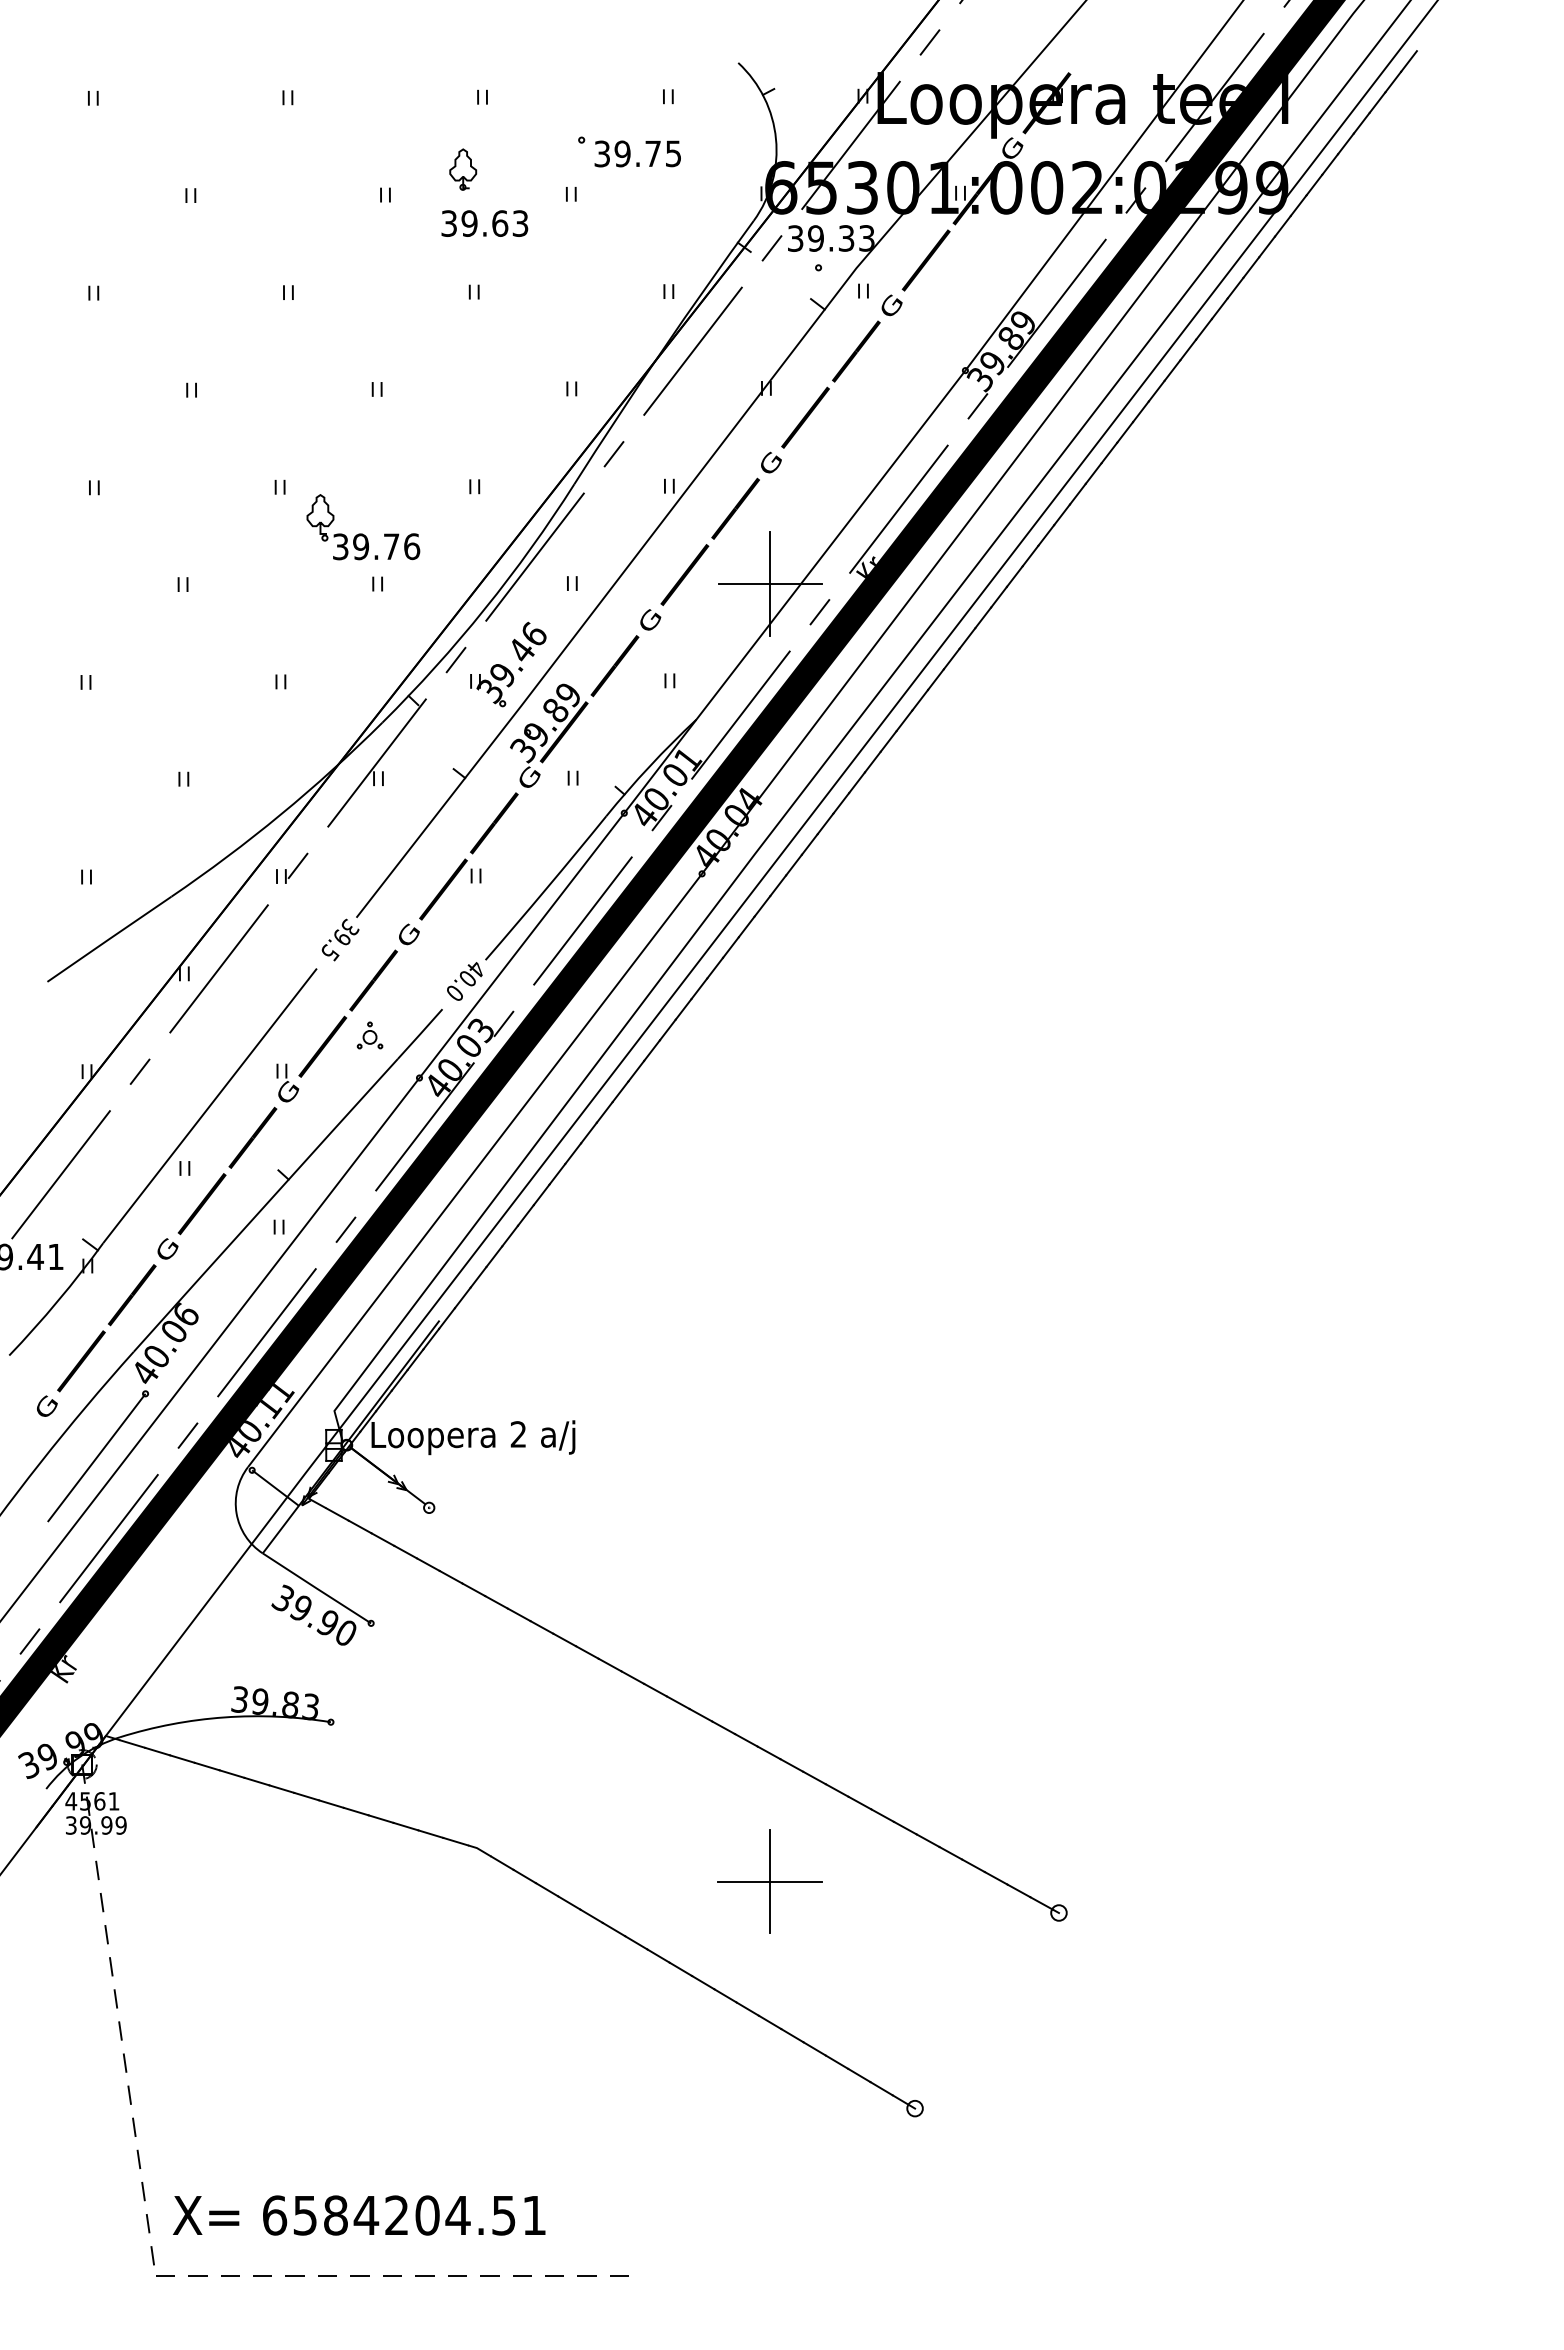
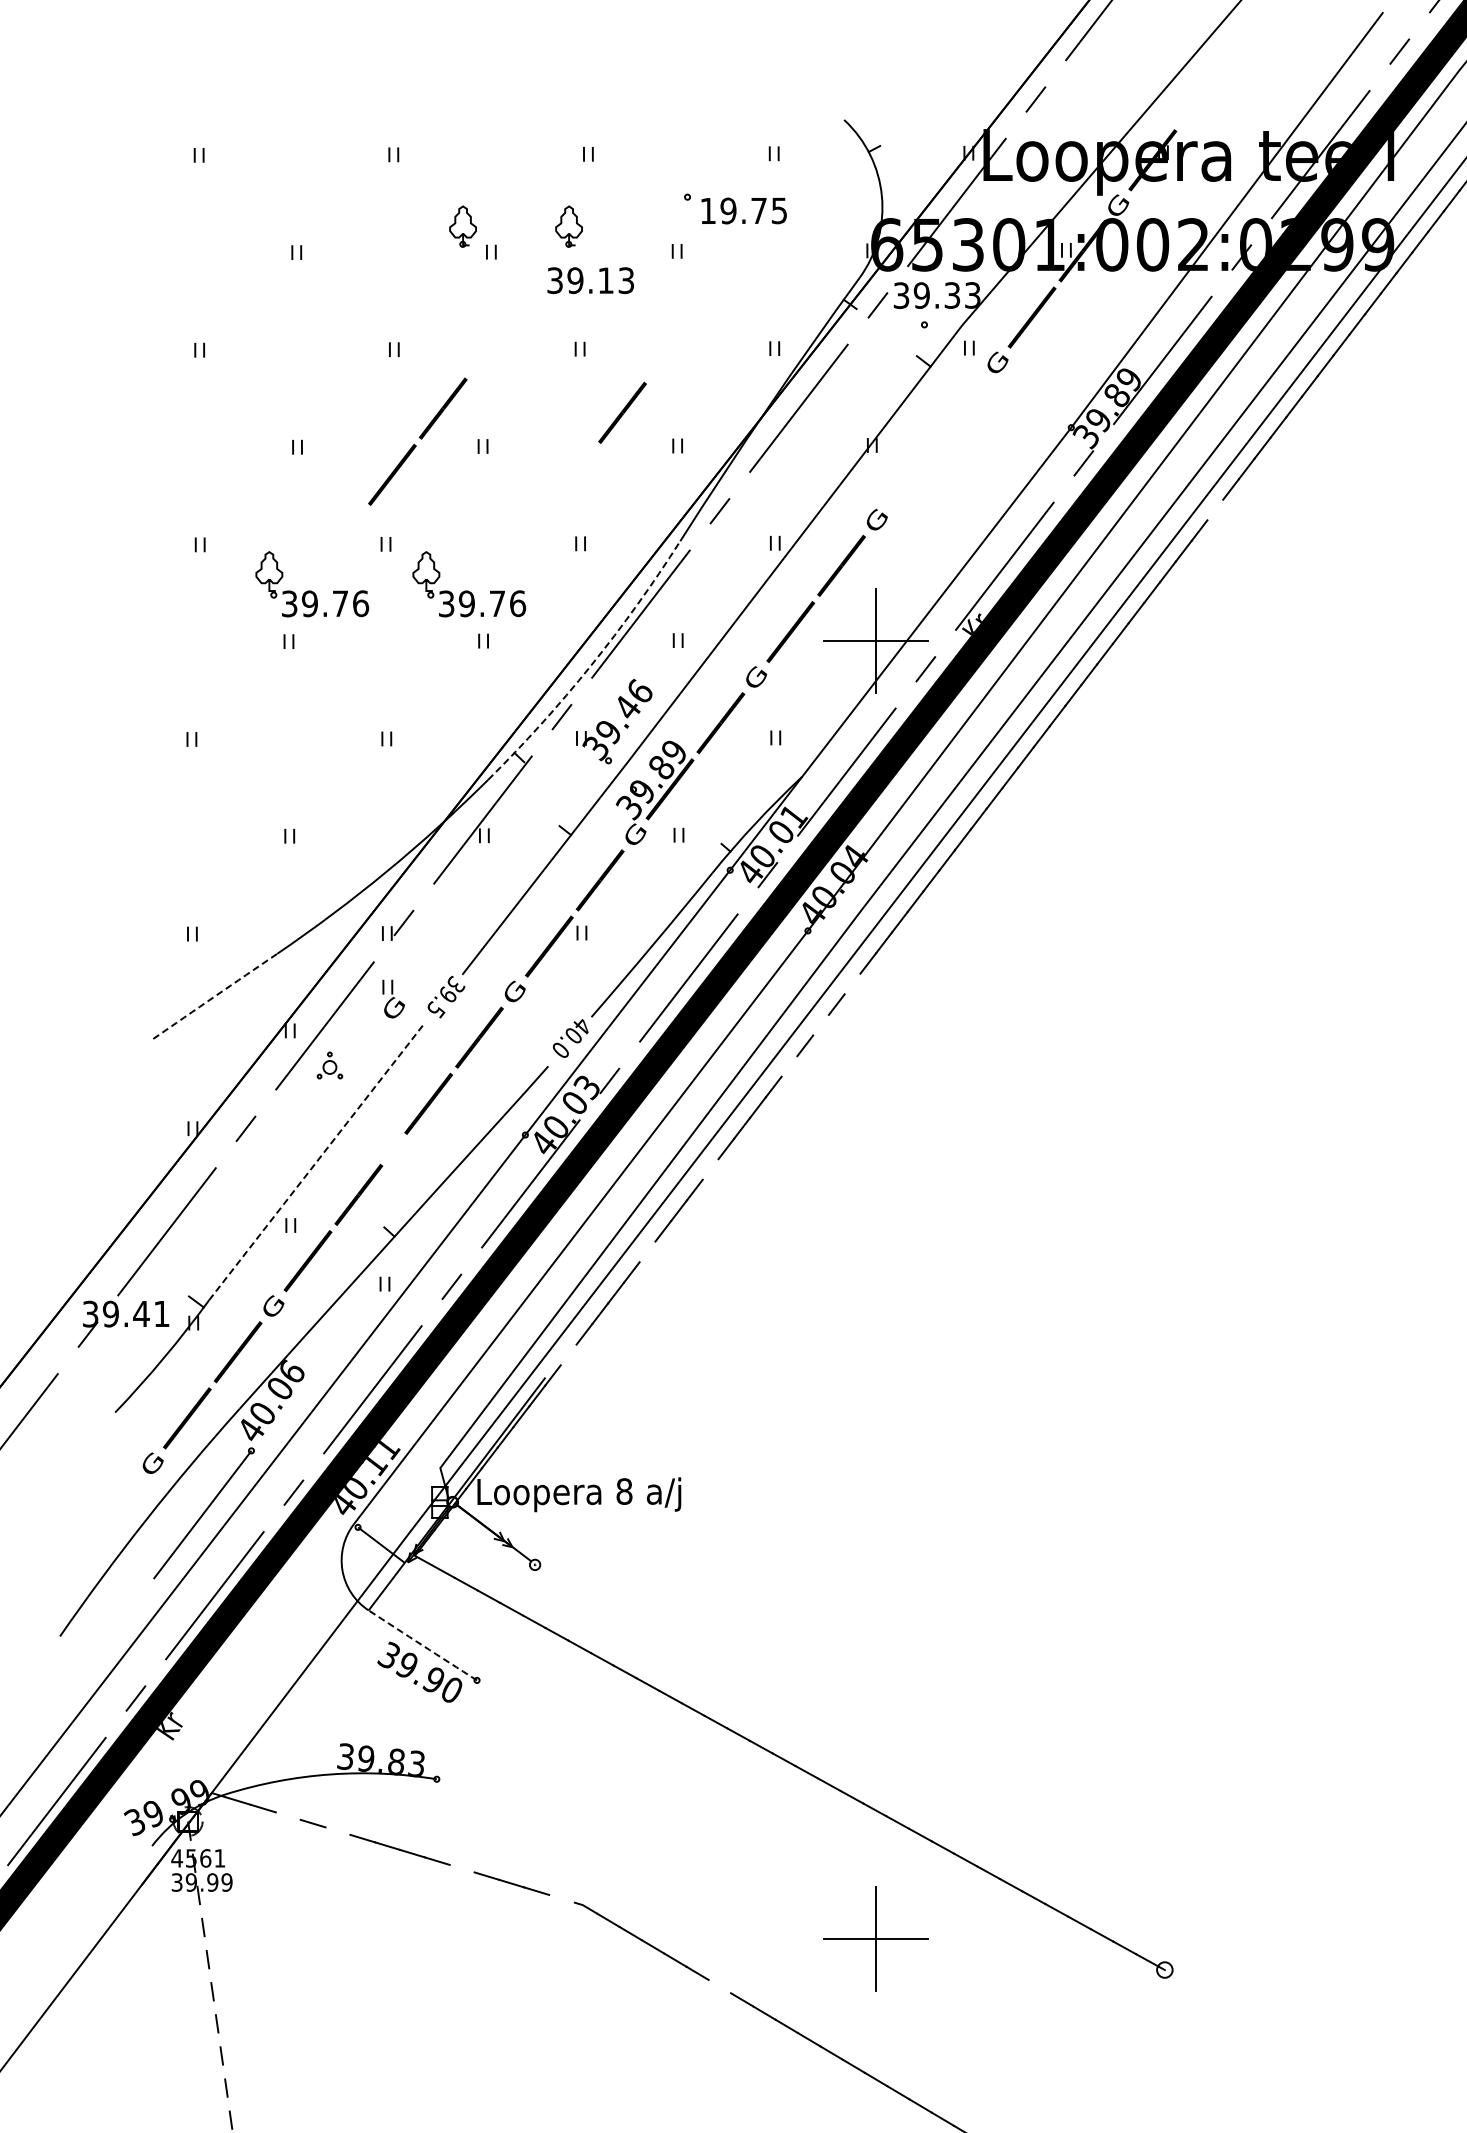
text: (601, 153) -> (707, 210), 39.75 -> 19.75
part: (357, 169) -> (463, 226), added
text: (500, 223) -> (606, 280), 39.63 -> 39.13
part: (516, 355) -> (622, 412), added
part: (830, 384) -> (417, 441), moved
line: (1109, 452) -> (1215, 509), removed
part: (205, 533) -> (311, 590), added
arc: (485, 608) -> (591, 665), solid -> dashed
line: (746, 926) -> (852, 983), removed
arc: (109, 939) -> (215, 996), solid -> dashed
line: (715, 967) -> (821, 1024), removed
line: (683, 1009) -> (789, 1066), removed
part: (369, 1035) -> (329, 1065), moved
part: (287, 1082) -> (393, 998), moved
line: (210, 1105) -> (316, 1162), solid -> dashed
line: (604, 1112) -> (710, 1169), removed
line: (541, 1194) -> (647, 1251), removed
line: (462, 1297) -> (568, 1354), removed
text: (518, 1434) -> (624, 1491), 2 -> 8
arc: (316, 1588) -> (422, 1645), solid -> dashed
line: (182, 1758) -> (288, 1815), removed
line: (231, 1773) -> (337, 1830), removed
line: (355, 1811) -> (461, 1868), removed
line: (455, 1841) -> (561, 1898), removed
line: (613, 1929) -> (719, 1986), removed

